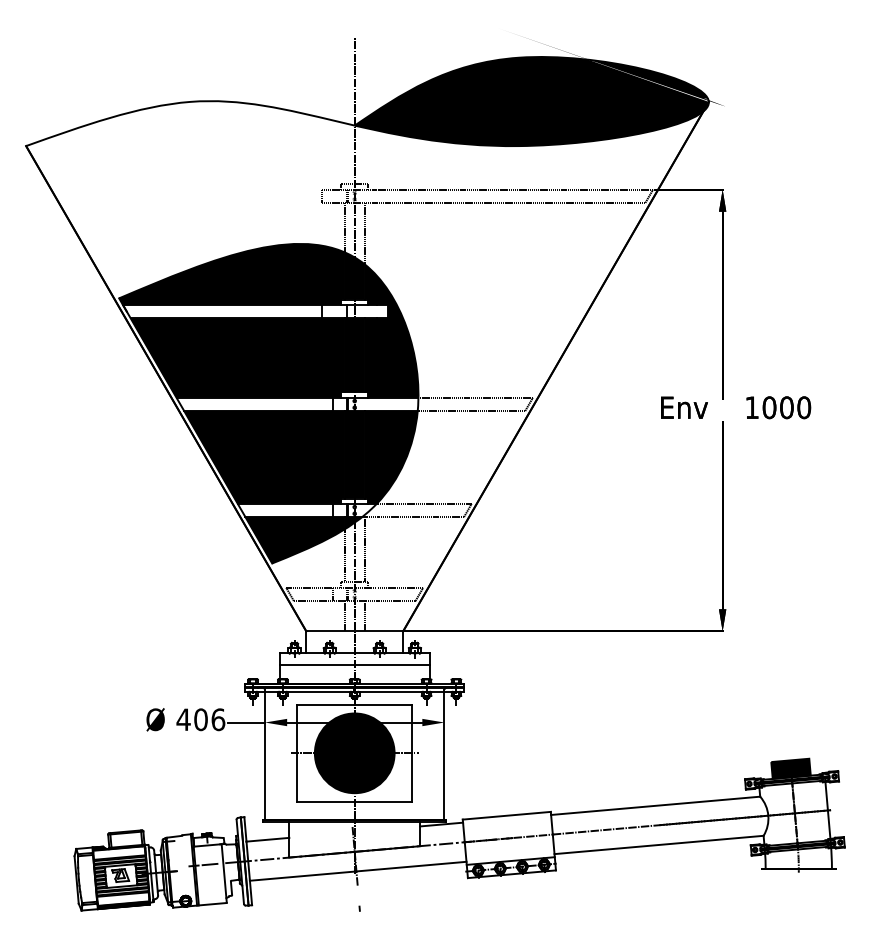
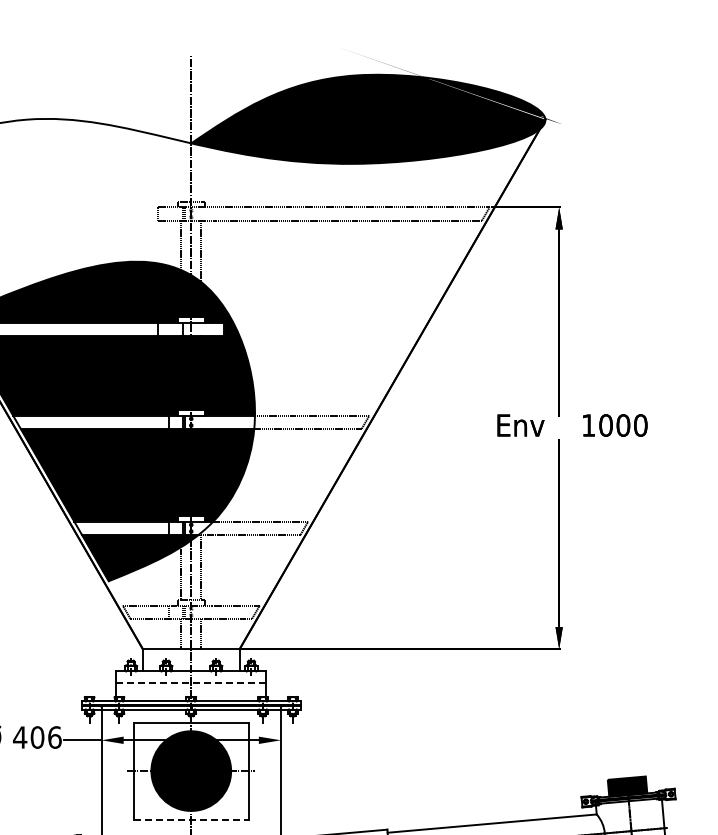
line: (355, 664) -> (192, 682), solid -> dashed
line: (355, 801) -> (192, 819), solid -> dashed

